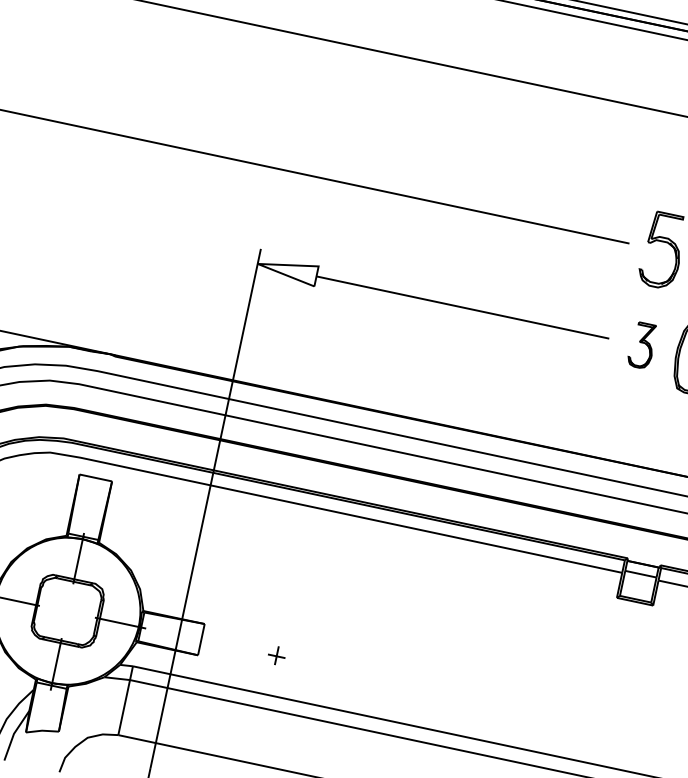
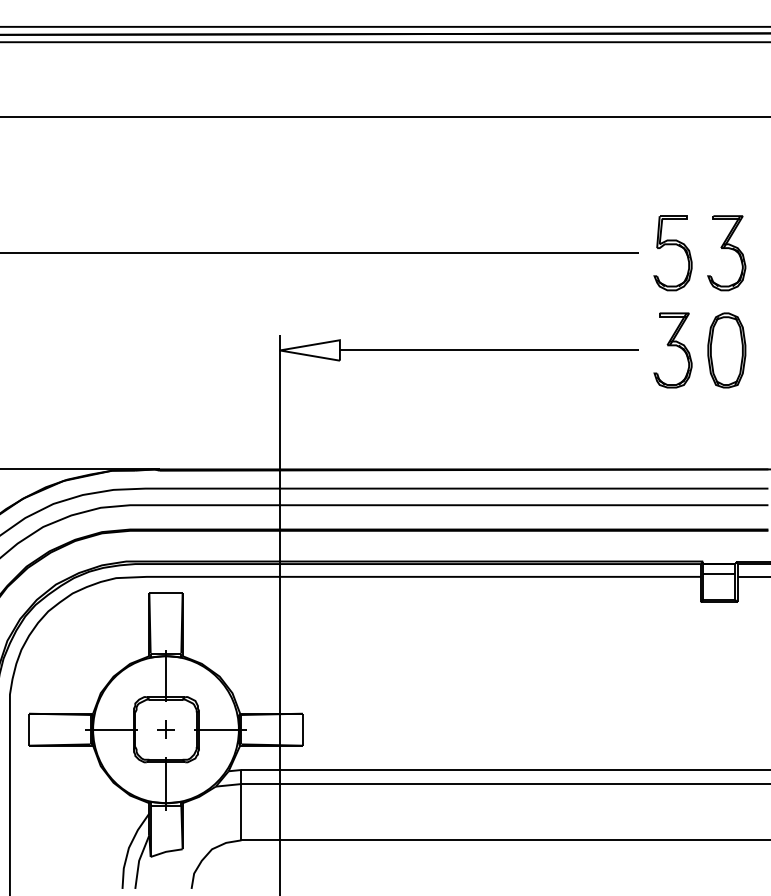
part: (641, 345) -> (672, 350), size x1.67
part: (276, 655) -> (165, 729), moved

